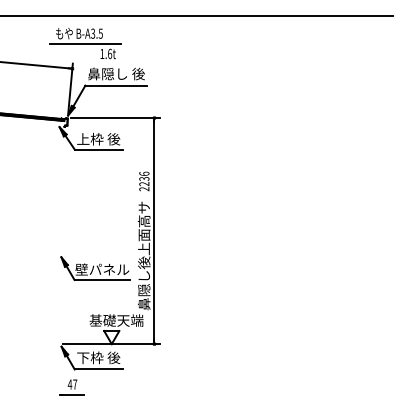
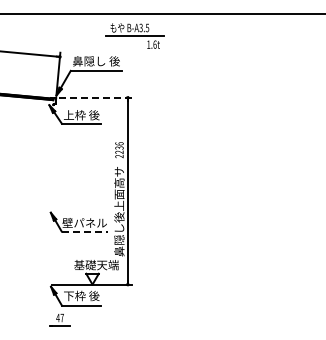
part: (85, 42) -> (134, 35), moved
line: (116, 117) -> (96, 97), solid -> dashed
line: (103, 279) -> (85, 231), solid -> dashed

